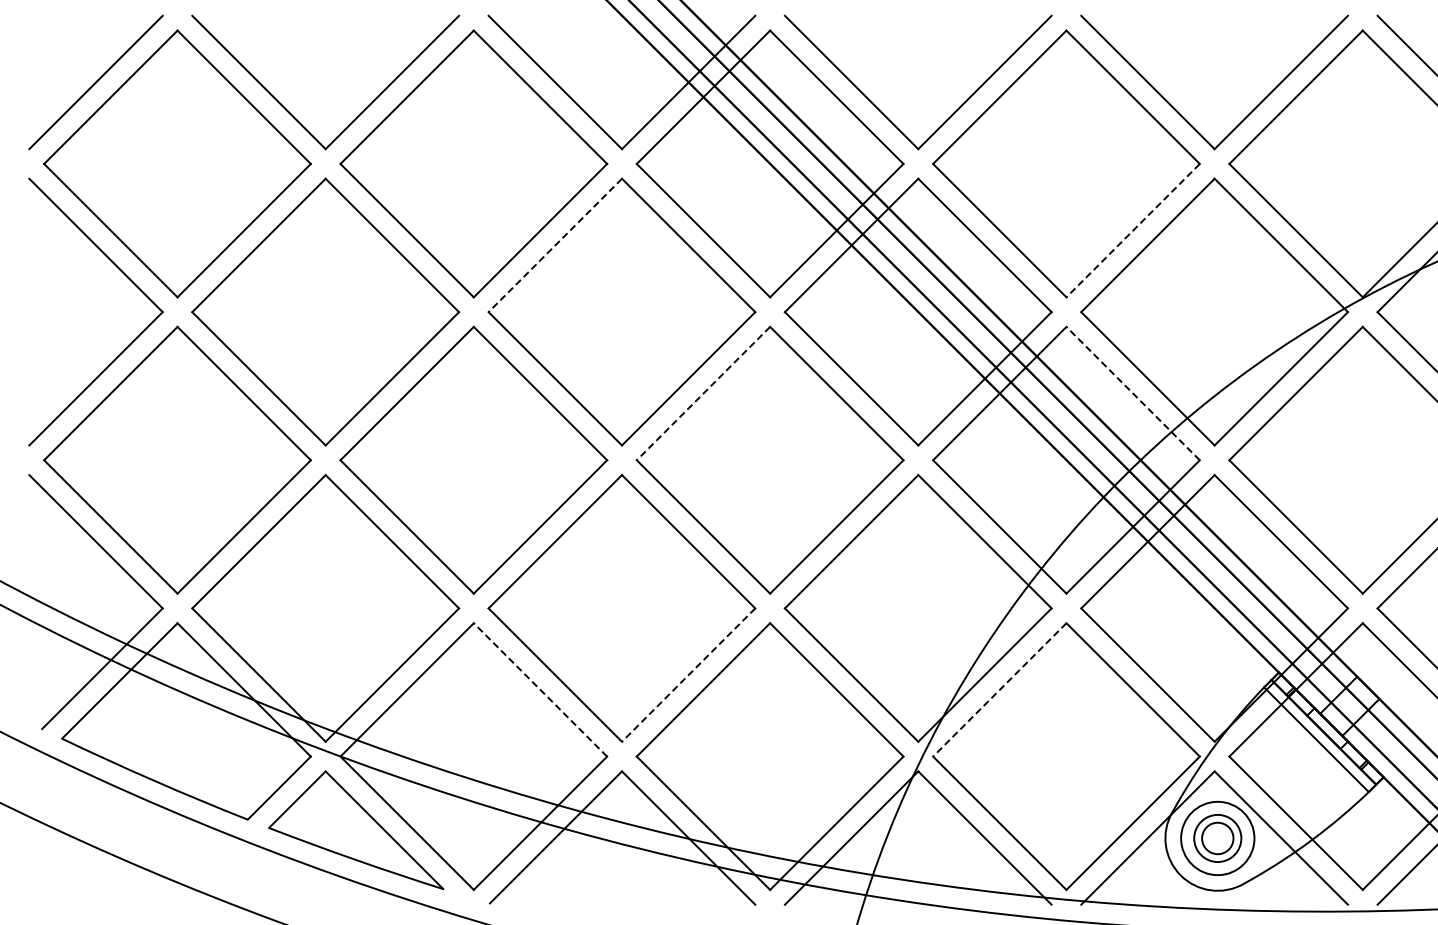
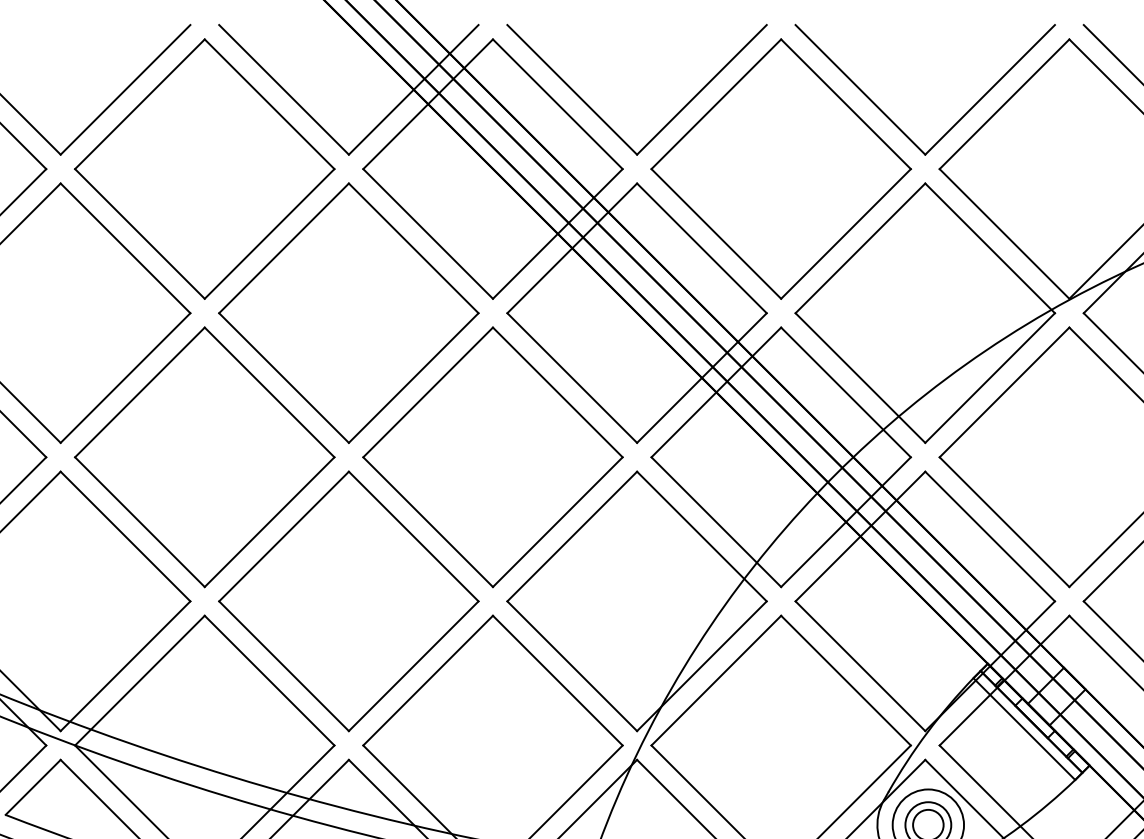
line: (1132, 230) -> (845, 233), dashed -> solid
line: (554, 245) -> (283, 248), dashed -> solid
line: (703, 393) -> (428, 392), dashed -> solid
line: (1132, 393) -> (845, 392), dashed -> solid
line: (688, 675) -> (413, 666), dashed -> solid
line: (540, 689) -> (269, 680), dashed -> solid
line: (999, 690) -> (716, 681), dashed -> solid

